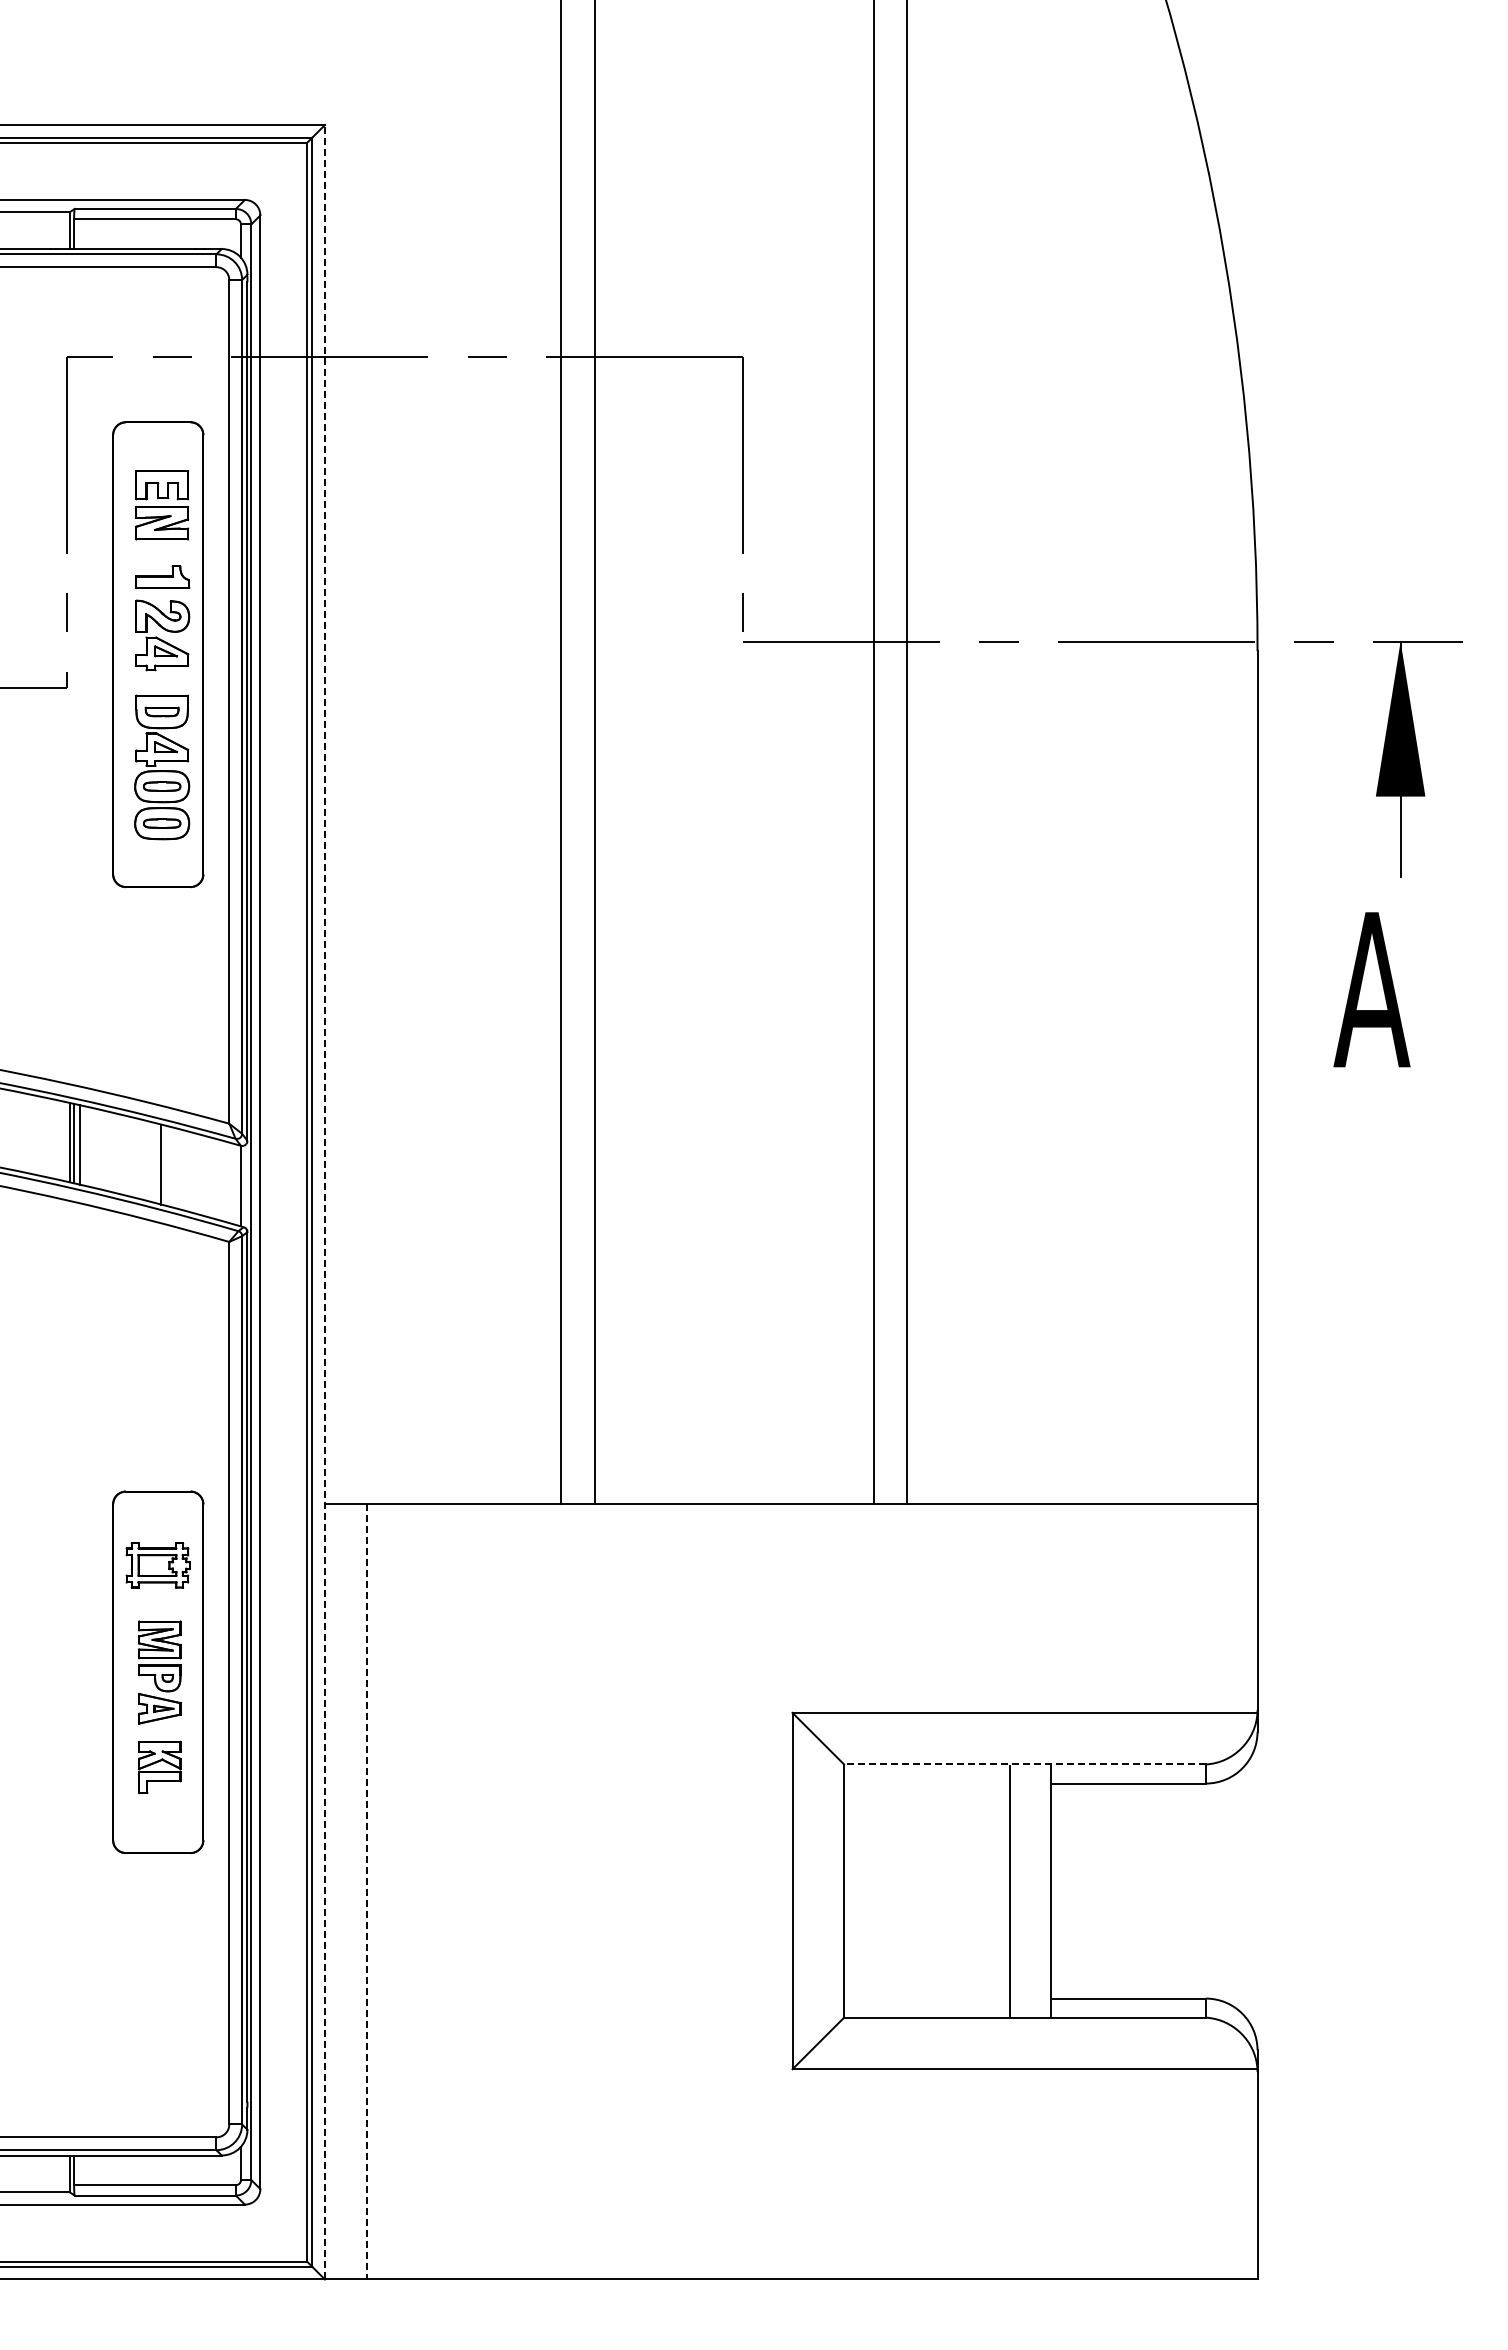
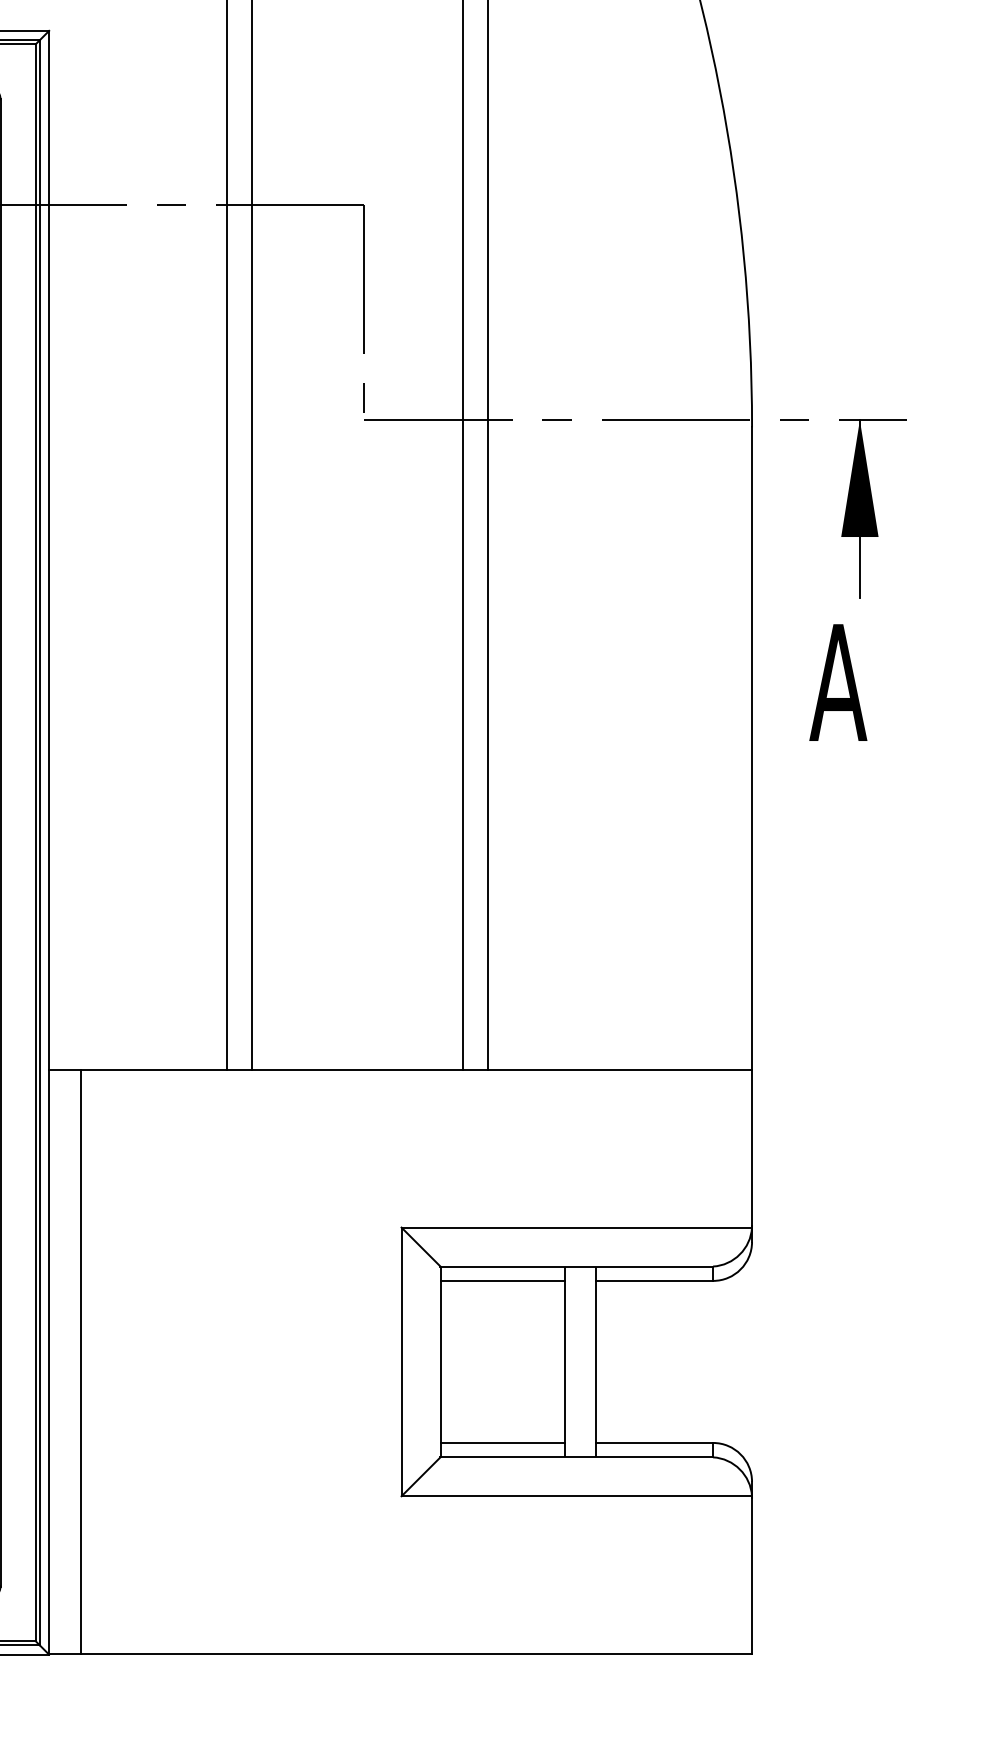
line: (324, 1201) -> (48, 842), dashed -> solid
line: (1024, 1764) -> (576, 1266), dashed -> solid
line: (926, 1783) -> (502, 1280), added
line: (366, 1891) -> (80, 1362), dashed -> solid
line: (926, 1998) -> (502, 1442), added

